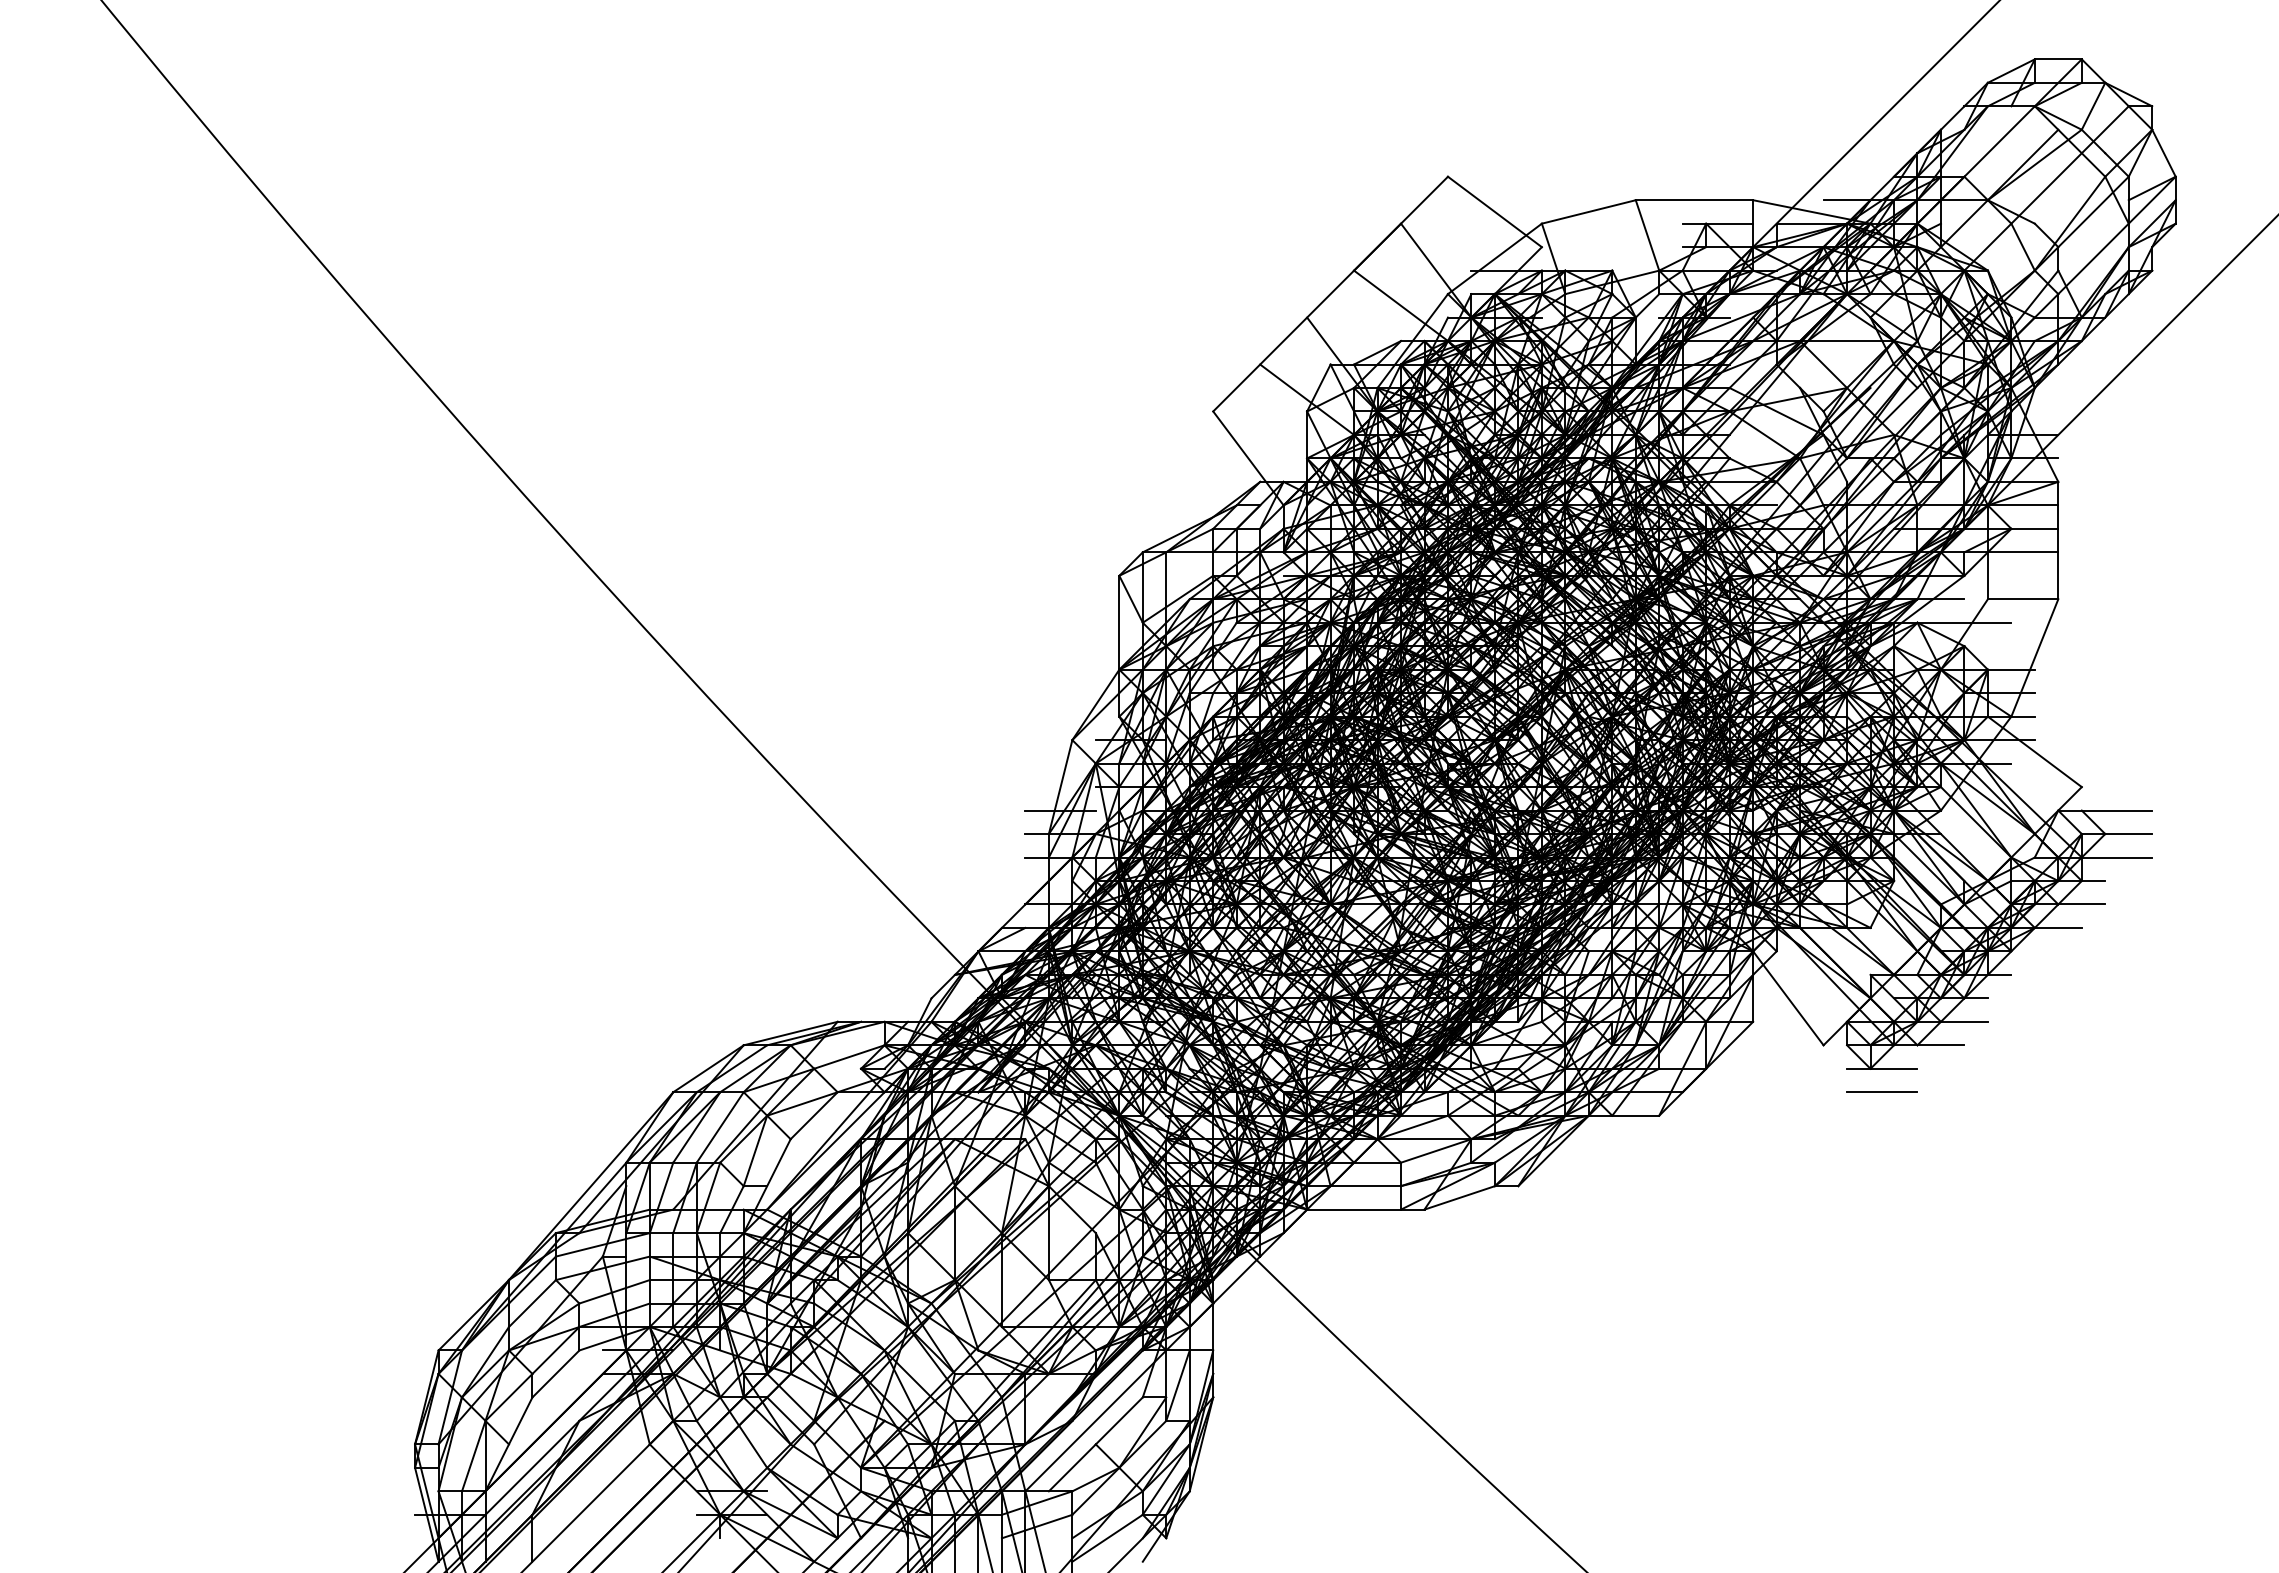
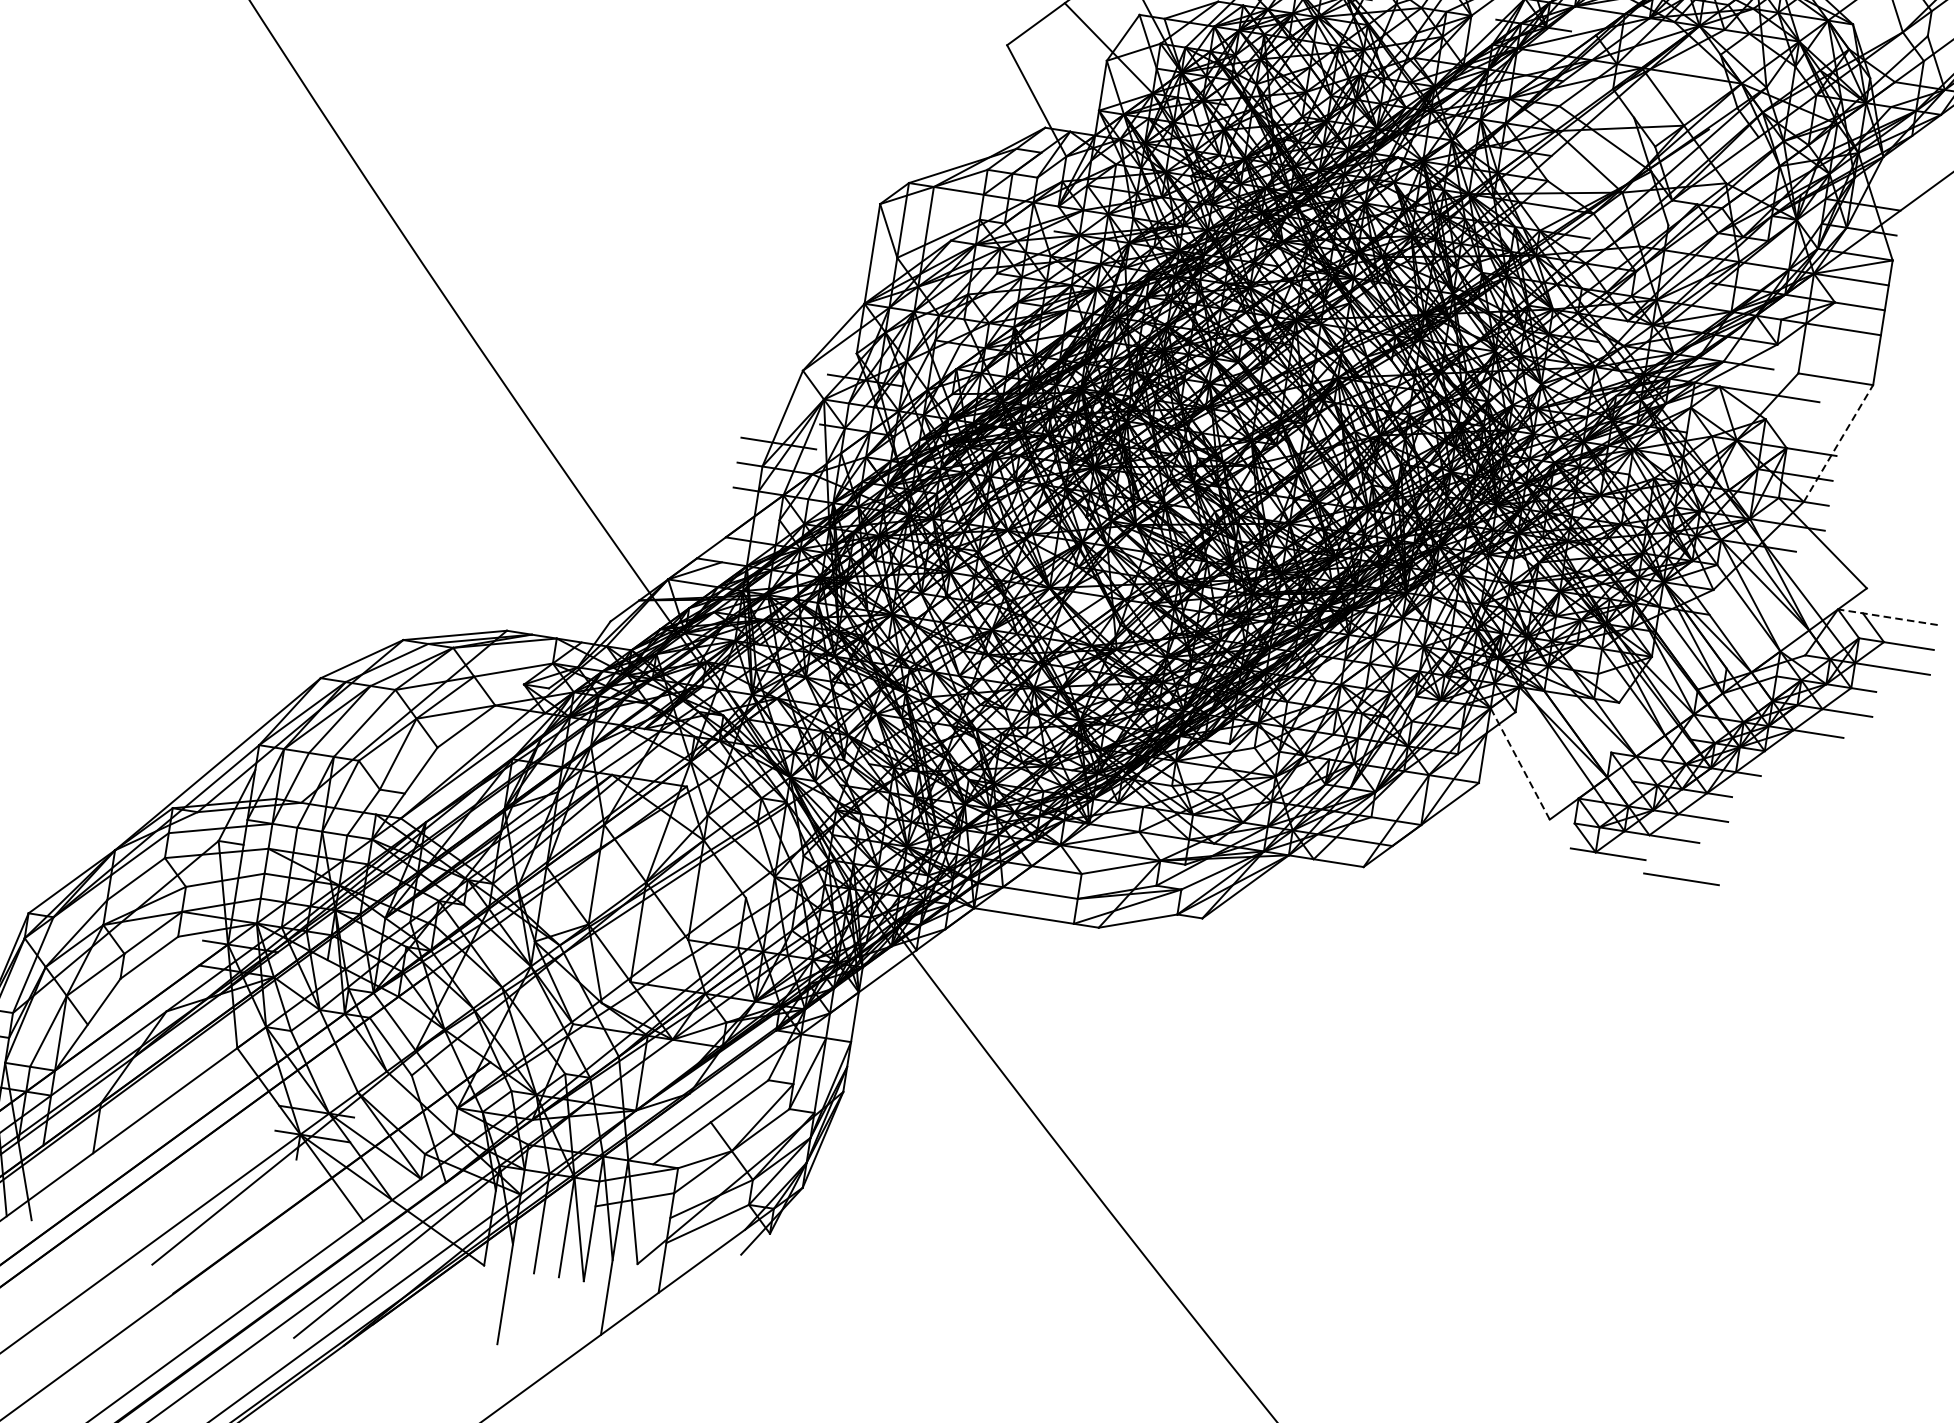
line: (2035, 657) -> (1839, 443), solid -> dashed
line: (2105, 810) -> (1888, 617), solid -> dashed
line: (1788, 998) -> (1520, 764), solid -> dashed
line: (1881, 1091) -> (1680, 878), moved

